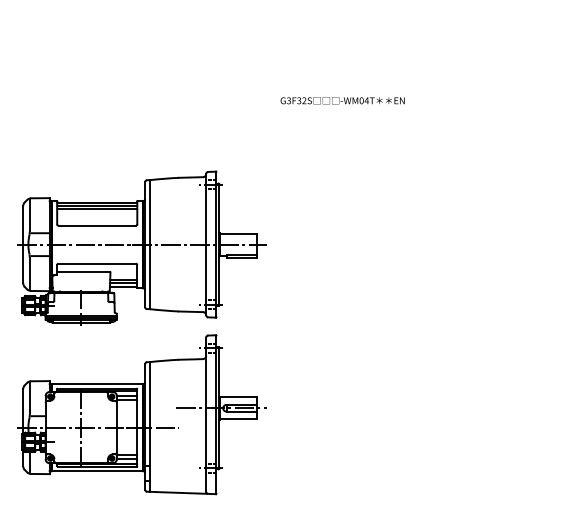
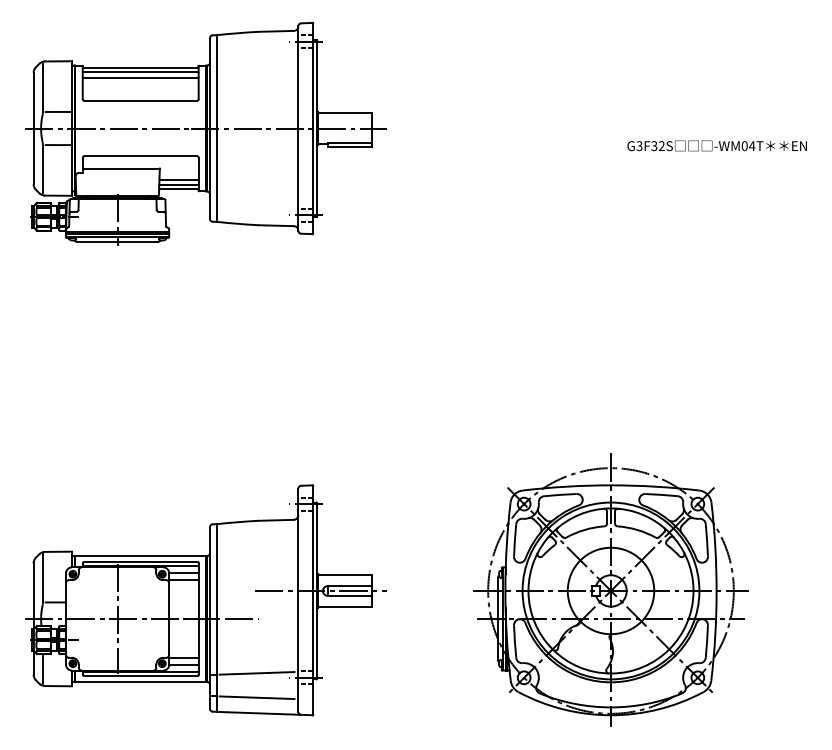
text: (342, 100) -> (716, 145), moved
part: (141, 247) -> (204, 132), moved
part: (421, 407) -> (609, 589), added
line: (177, 465) -> (256, 673), added
line: (177, 481) -> (256, 696), added

